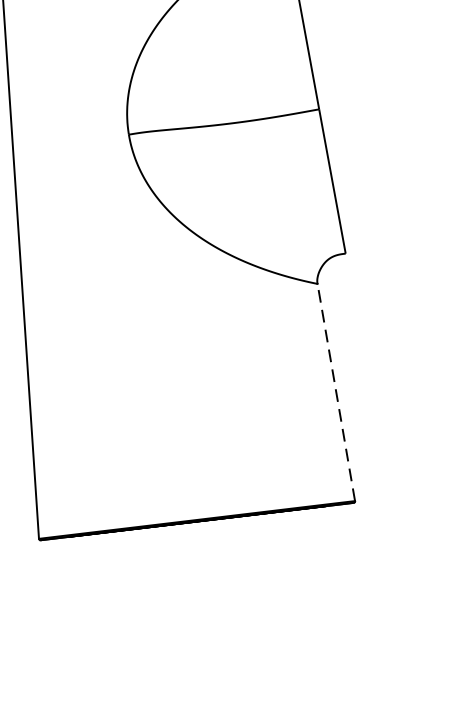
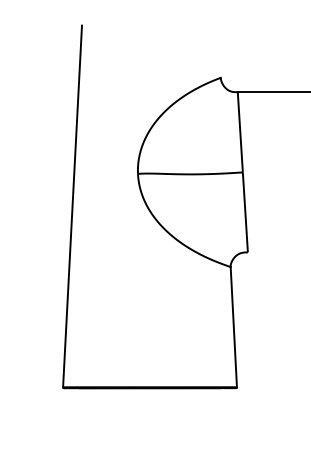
line: (335, 391) -> (233, 326), dashed -> solid

